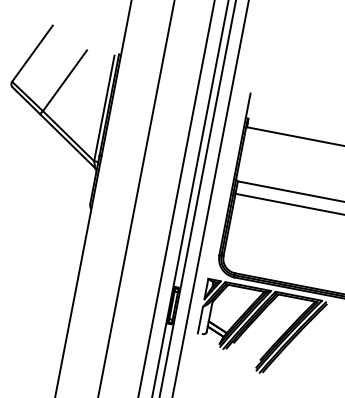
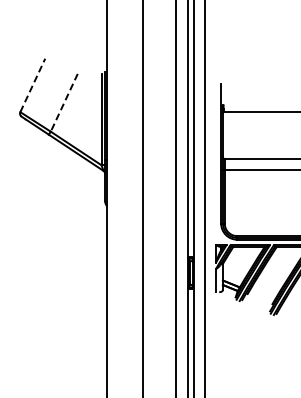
line: (33, 52) -> (33, 84), solid -> dashed
line: (65, 80) -> (64, 102), solid -> dashed

